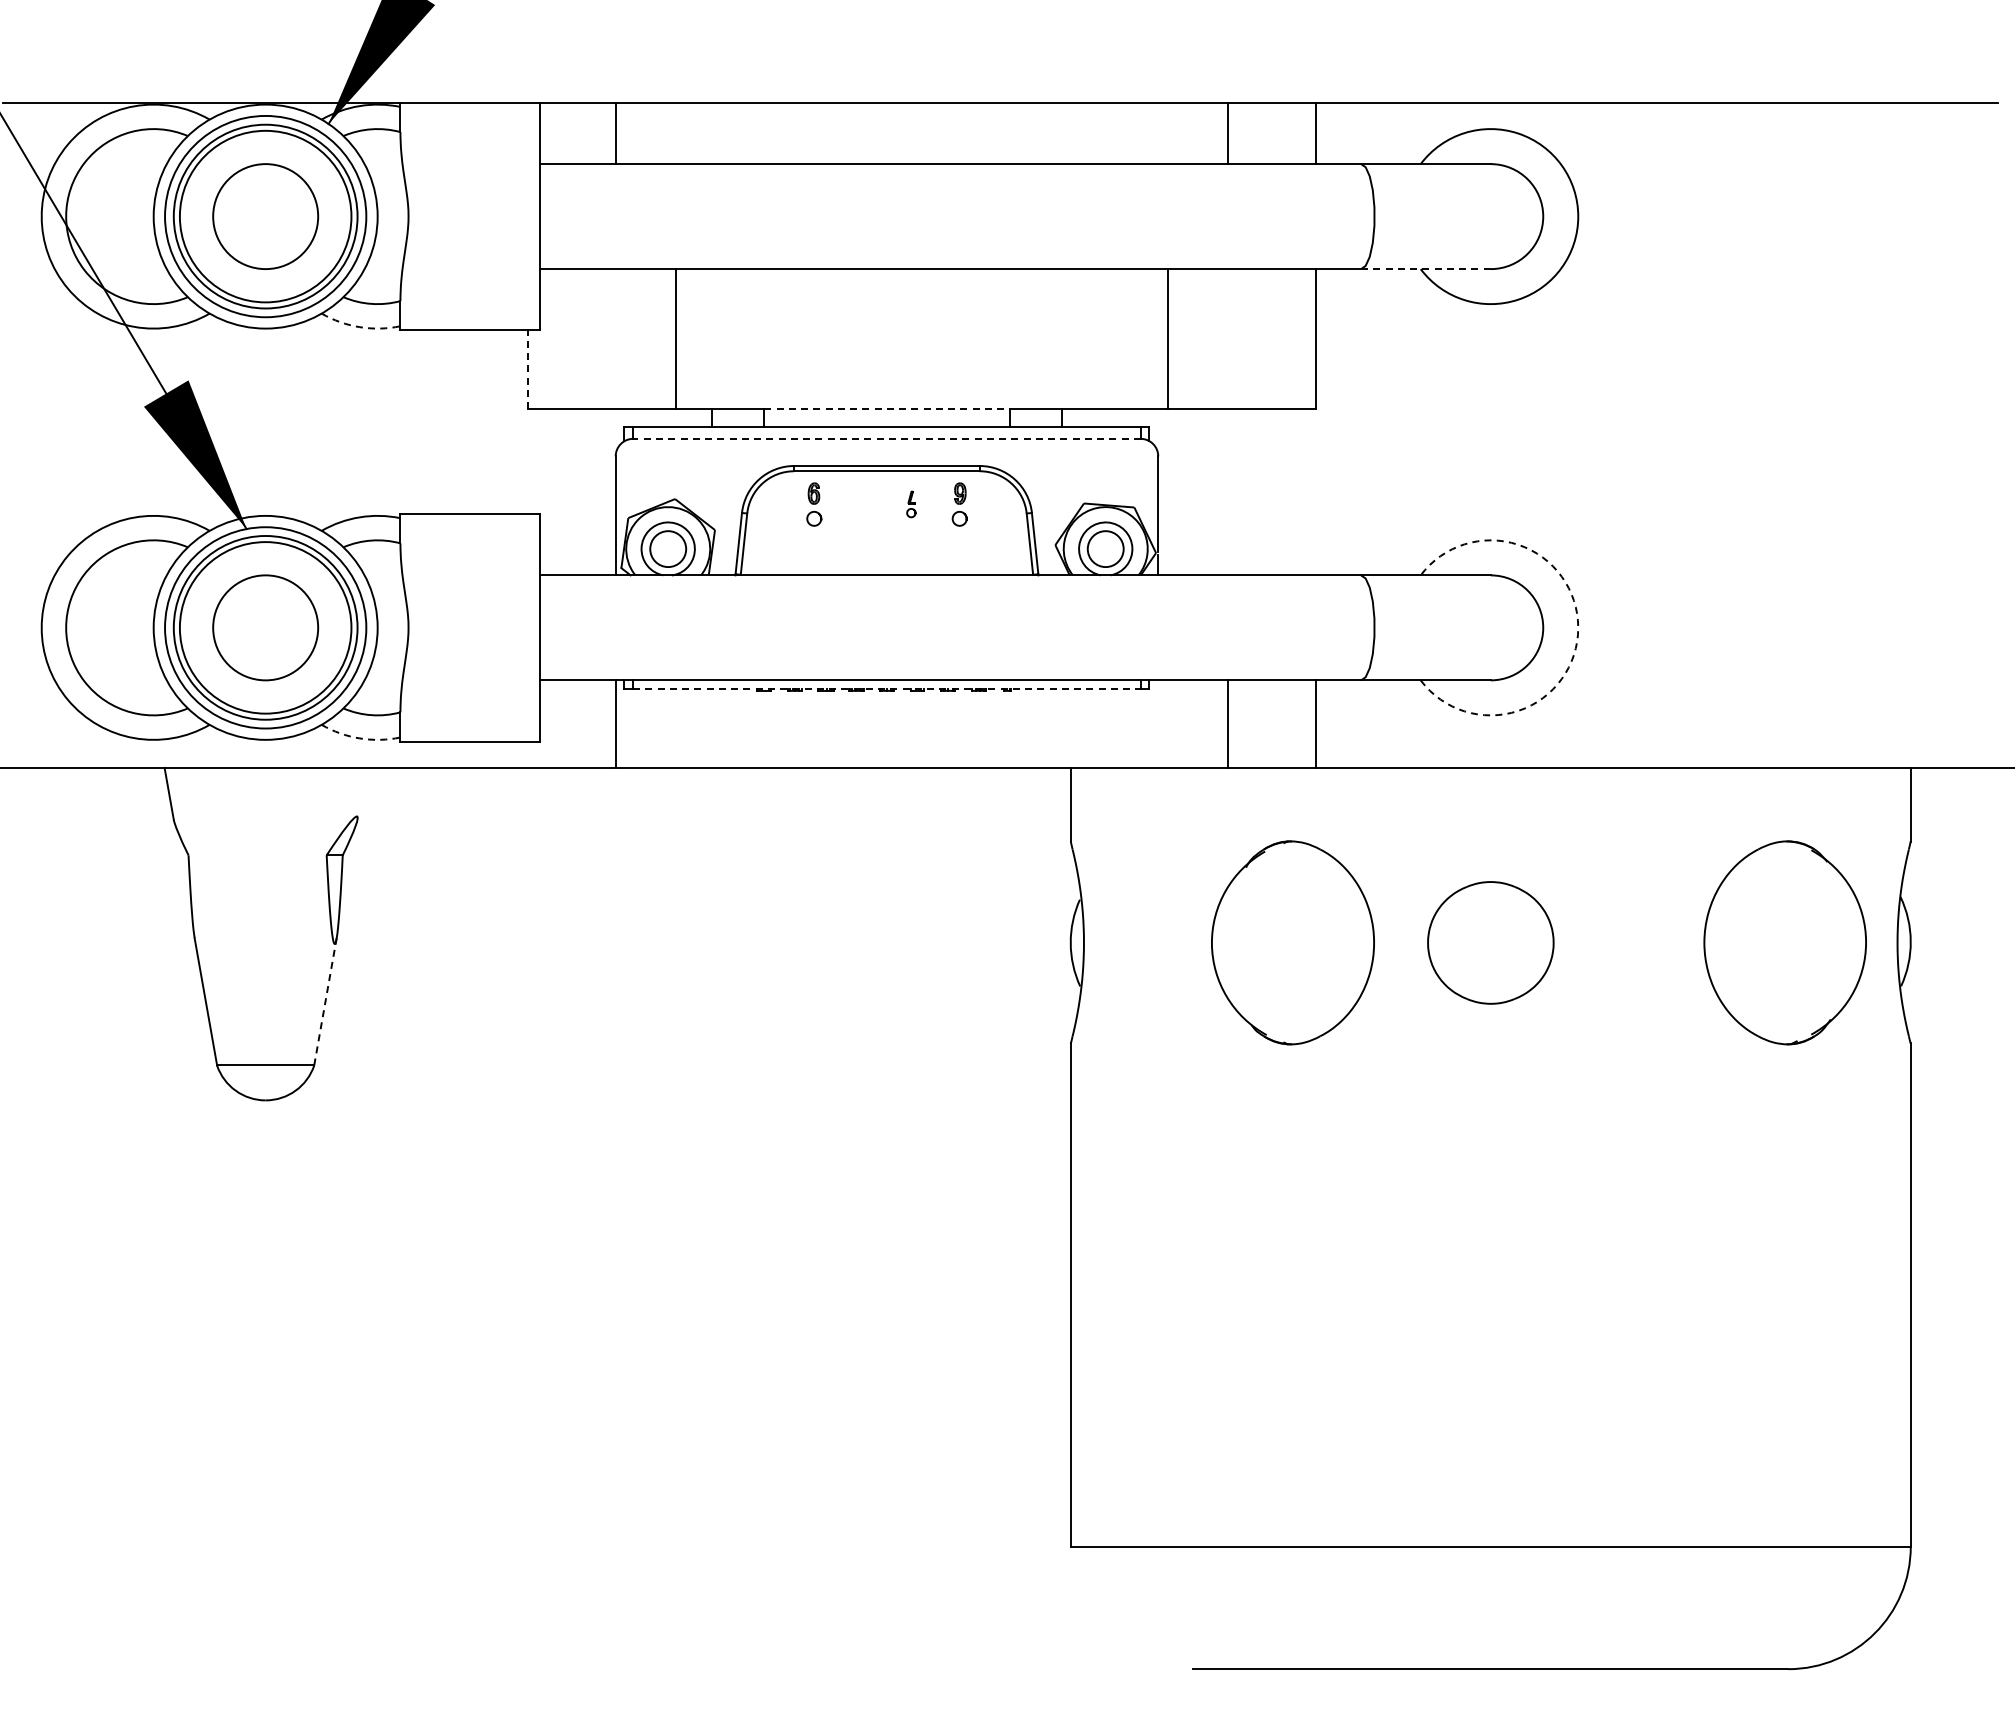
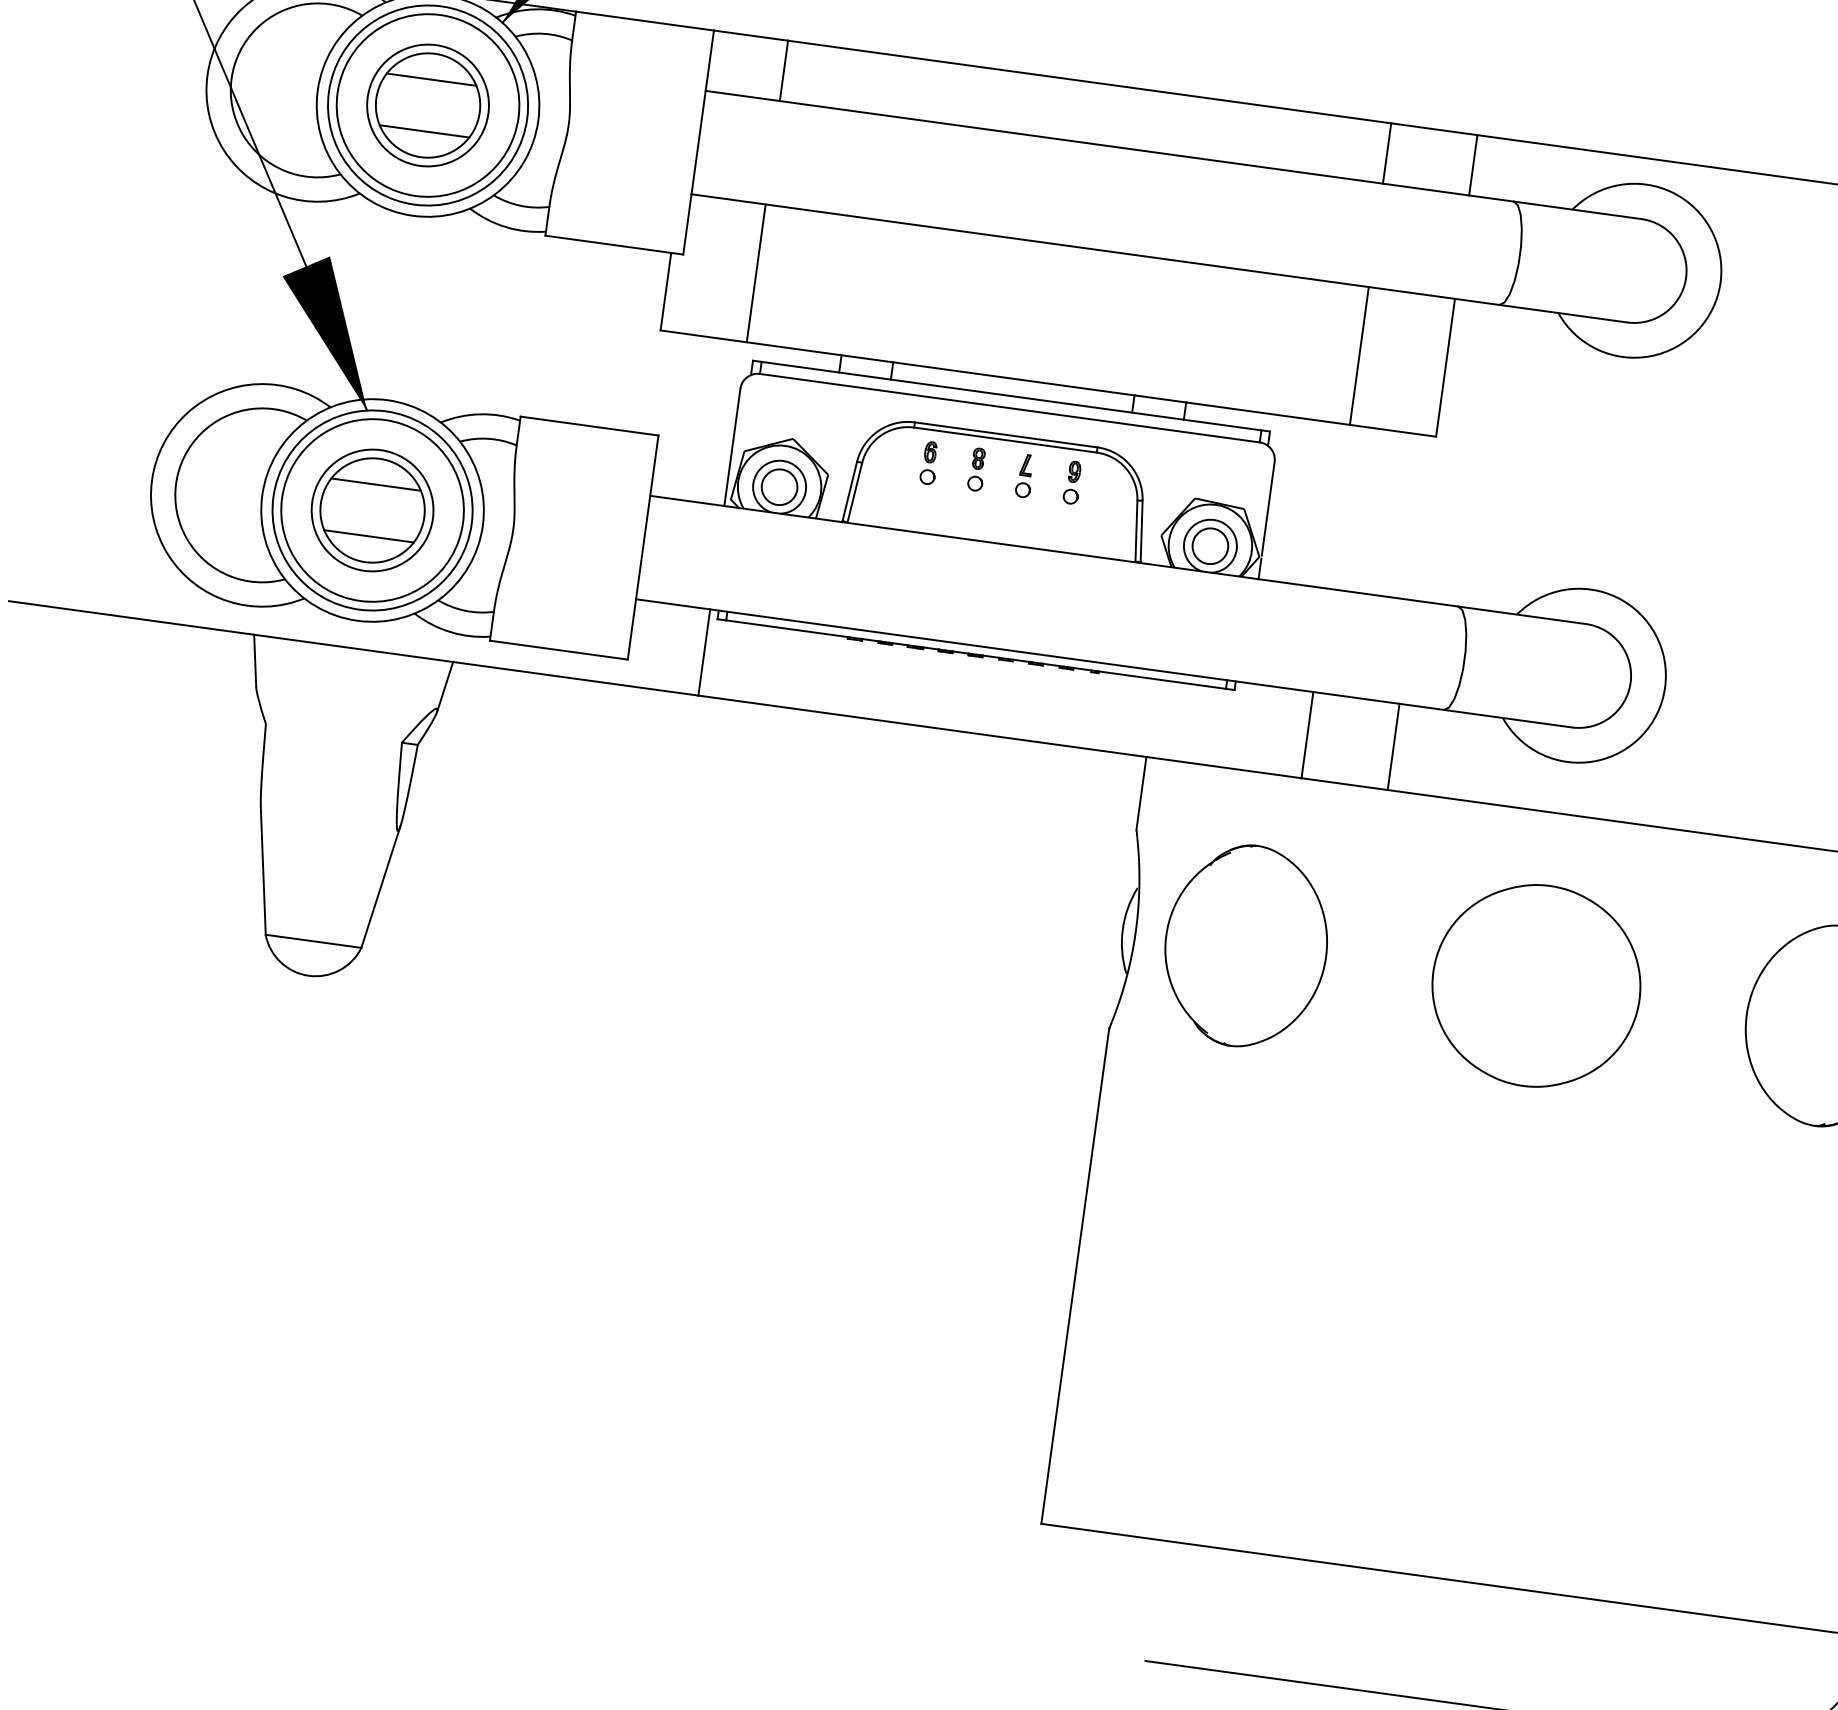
line: (265, 190) -> (431, 79), added
circle: (265, 216) -> (427, 105), size x0.71
line: (265, 242) -> (424, 130), added
line: (1425, 269) -> (1563, 314), dashed -> solid
arc: (359, 327) -> (505, 227), dashed -> solid
line: (675, 339) -> (755, 273), moved
line: (1168, 339) -> (1359, 356), moved
line: (528, 369) -> (666, 291), dashed -> solid
line: (886, 409) -> (1013, 379), dashed -> solid
line: (886, 438) -> (1009, 407), dashed -> solid
part: (862, 504) -> (976, 469), added
part: (911, 504) -> (1025, 476), size x1.67
line: (265, 601) -> (375, 484), added
circle: (265, 627) -> (372, 510), size x0.71
arc: (1578, 627) -> (1665, 687), dashed -> solid
line: (265, 654) -> (368, 536), added
line: (886, 689) -> (975, 654), dashed -> solid
arc: (359, 738) -> (450, 632), dashed -> solid
line: (361, 793) -> (444, 686), added
part: (1292, 942) -> (1245, 945), moved
part: (1490, 942) -> (1536, 985), size x1.67
line: (325, 1001) -> (381, 886), dashed -> solid

